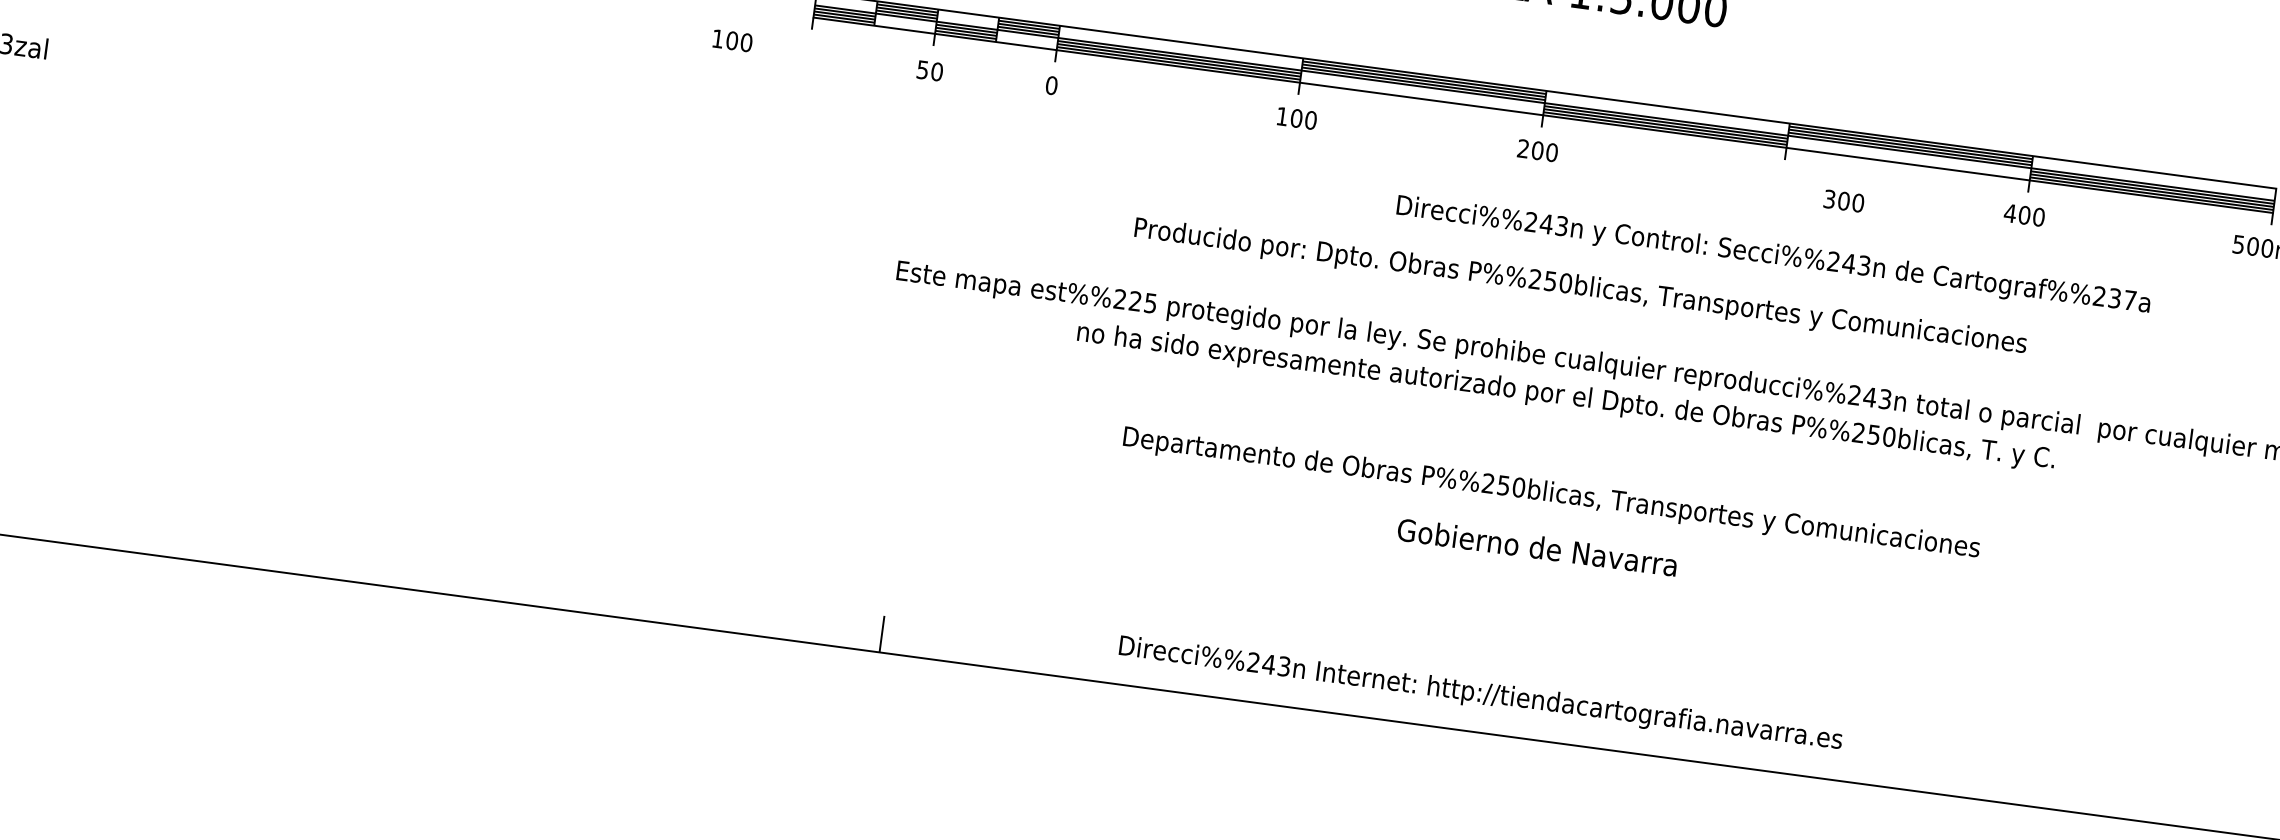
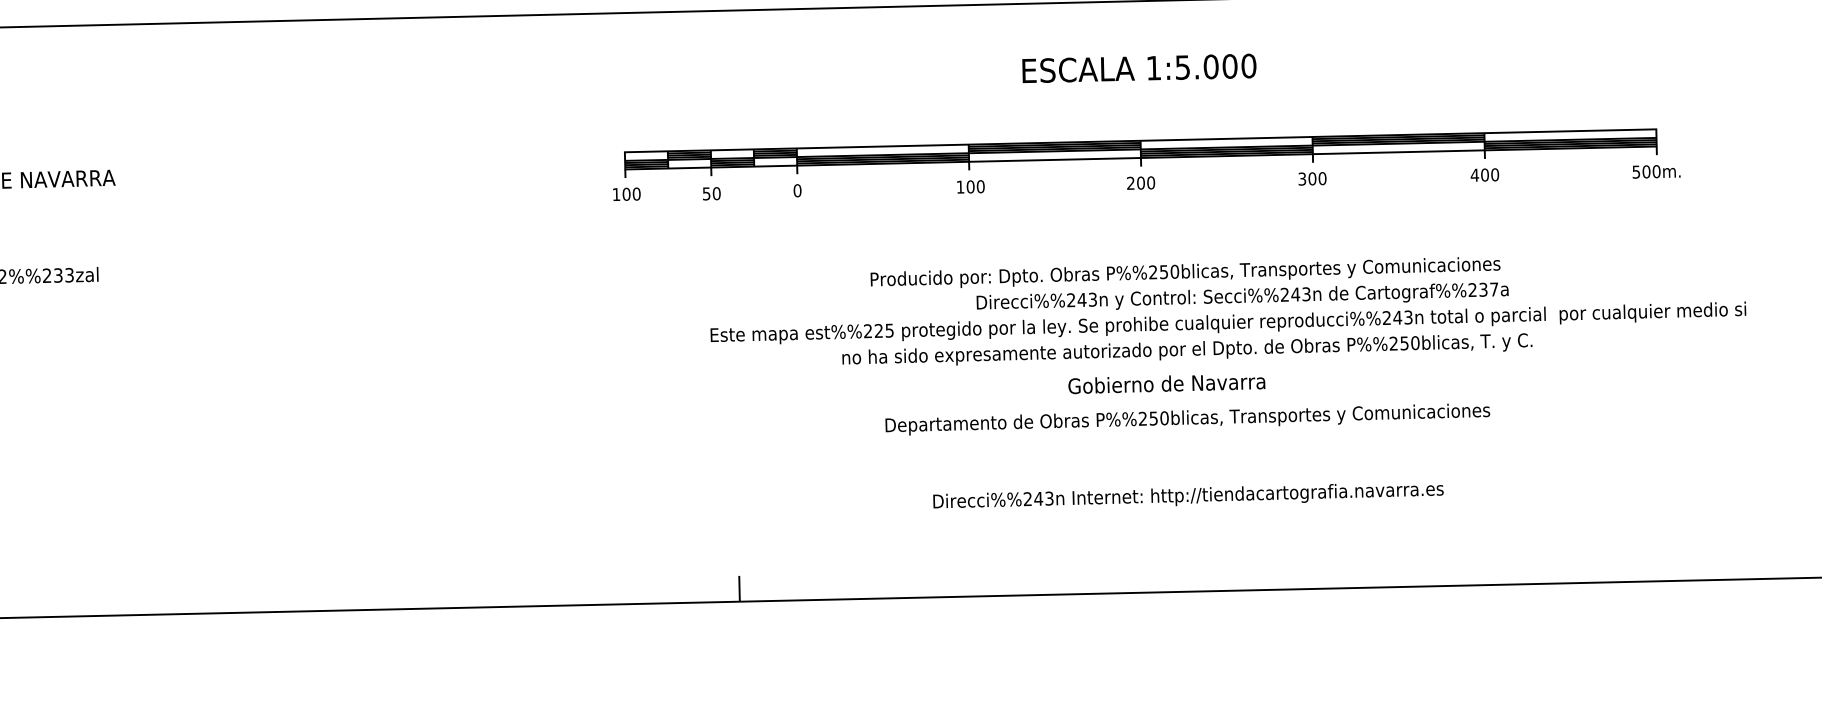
text: (732, 39) -> (626, 193), moved
text: (1844, 200) -> (1312, 178), moved
text: (1773, 253) -> (1242, 295), moved
text: (1536, 548) -> (1166, 384), moved
text: (1480, 694) -> (1188, 496), moved

